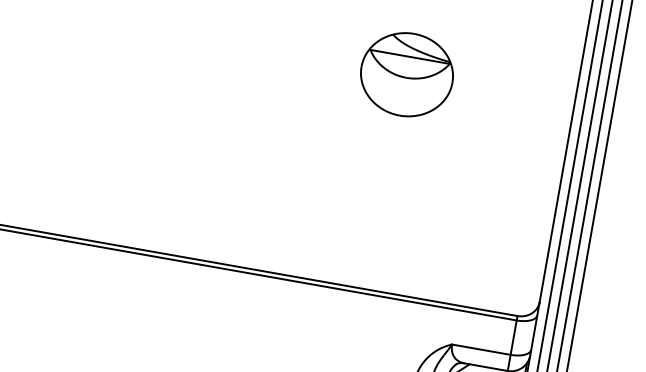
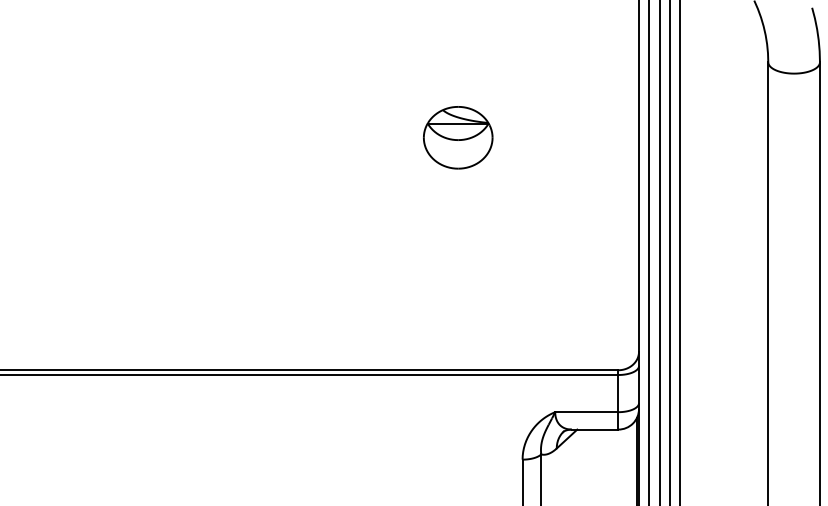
part: (407, 74) -> (458, 137), size x0.7

